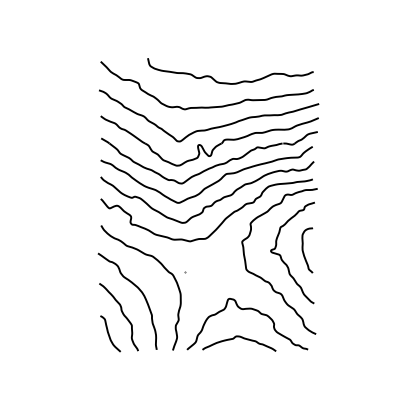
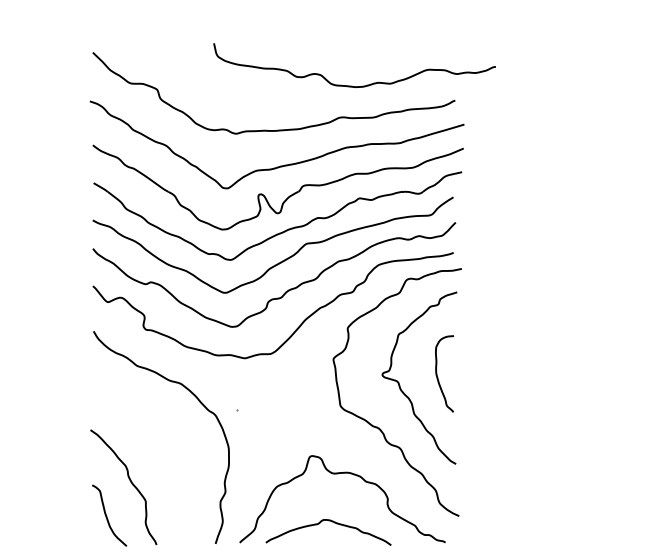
curve: (229, 82) -> (352, 84), moved
curve: (140, 292) -> (160, 445), removed

